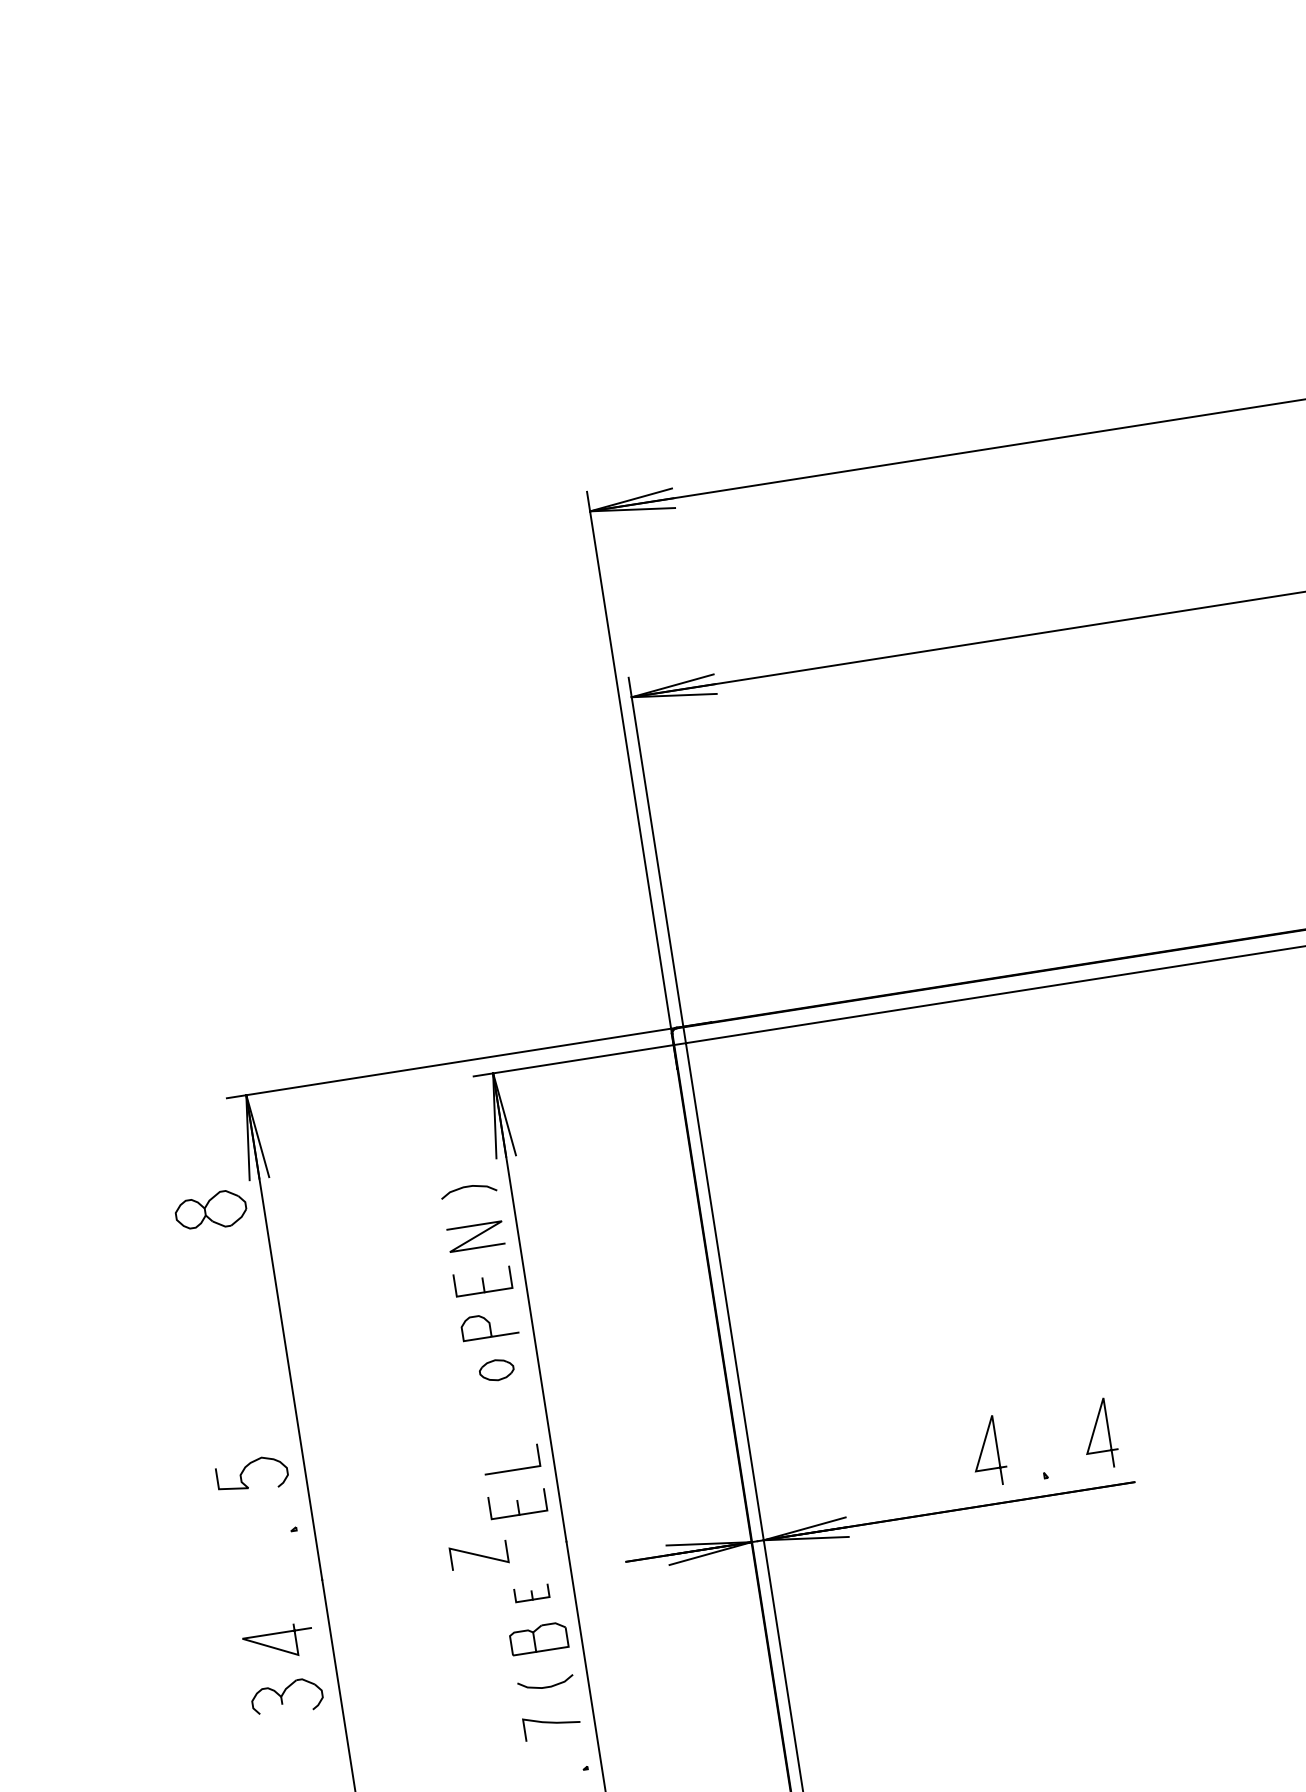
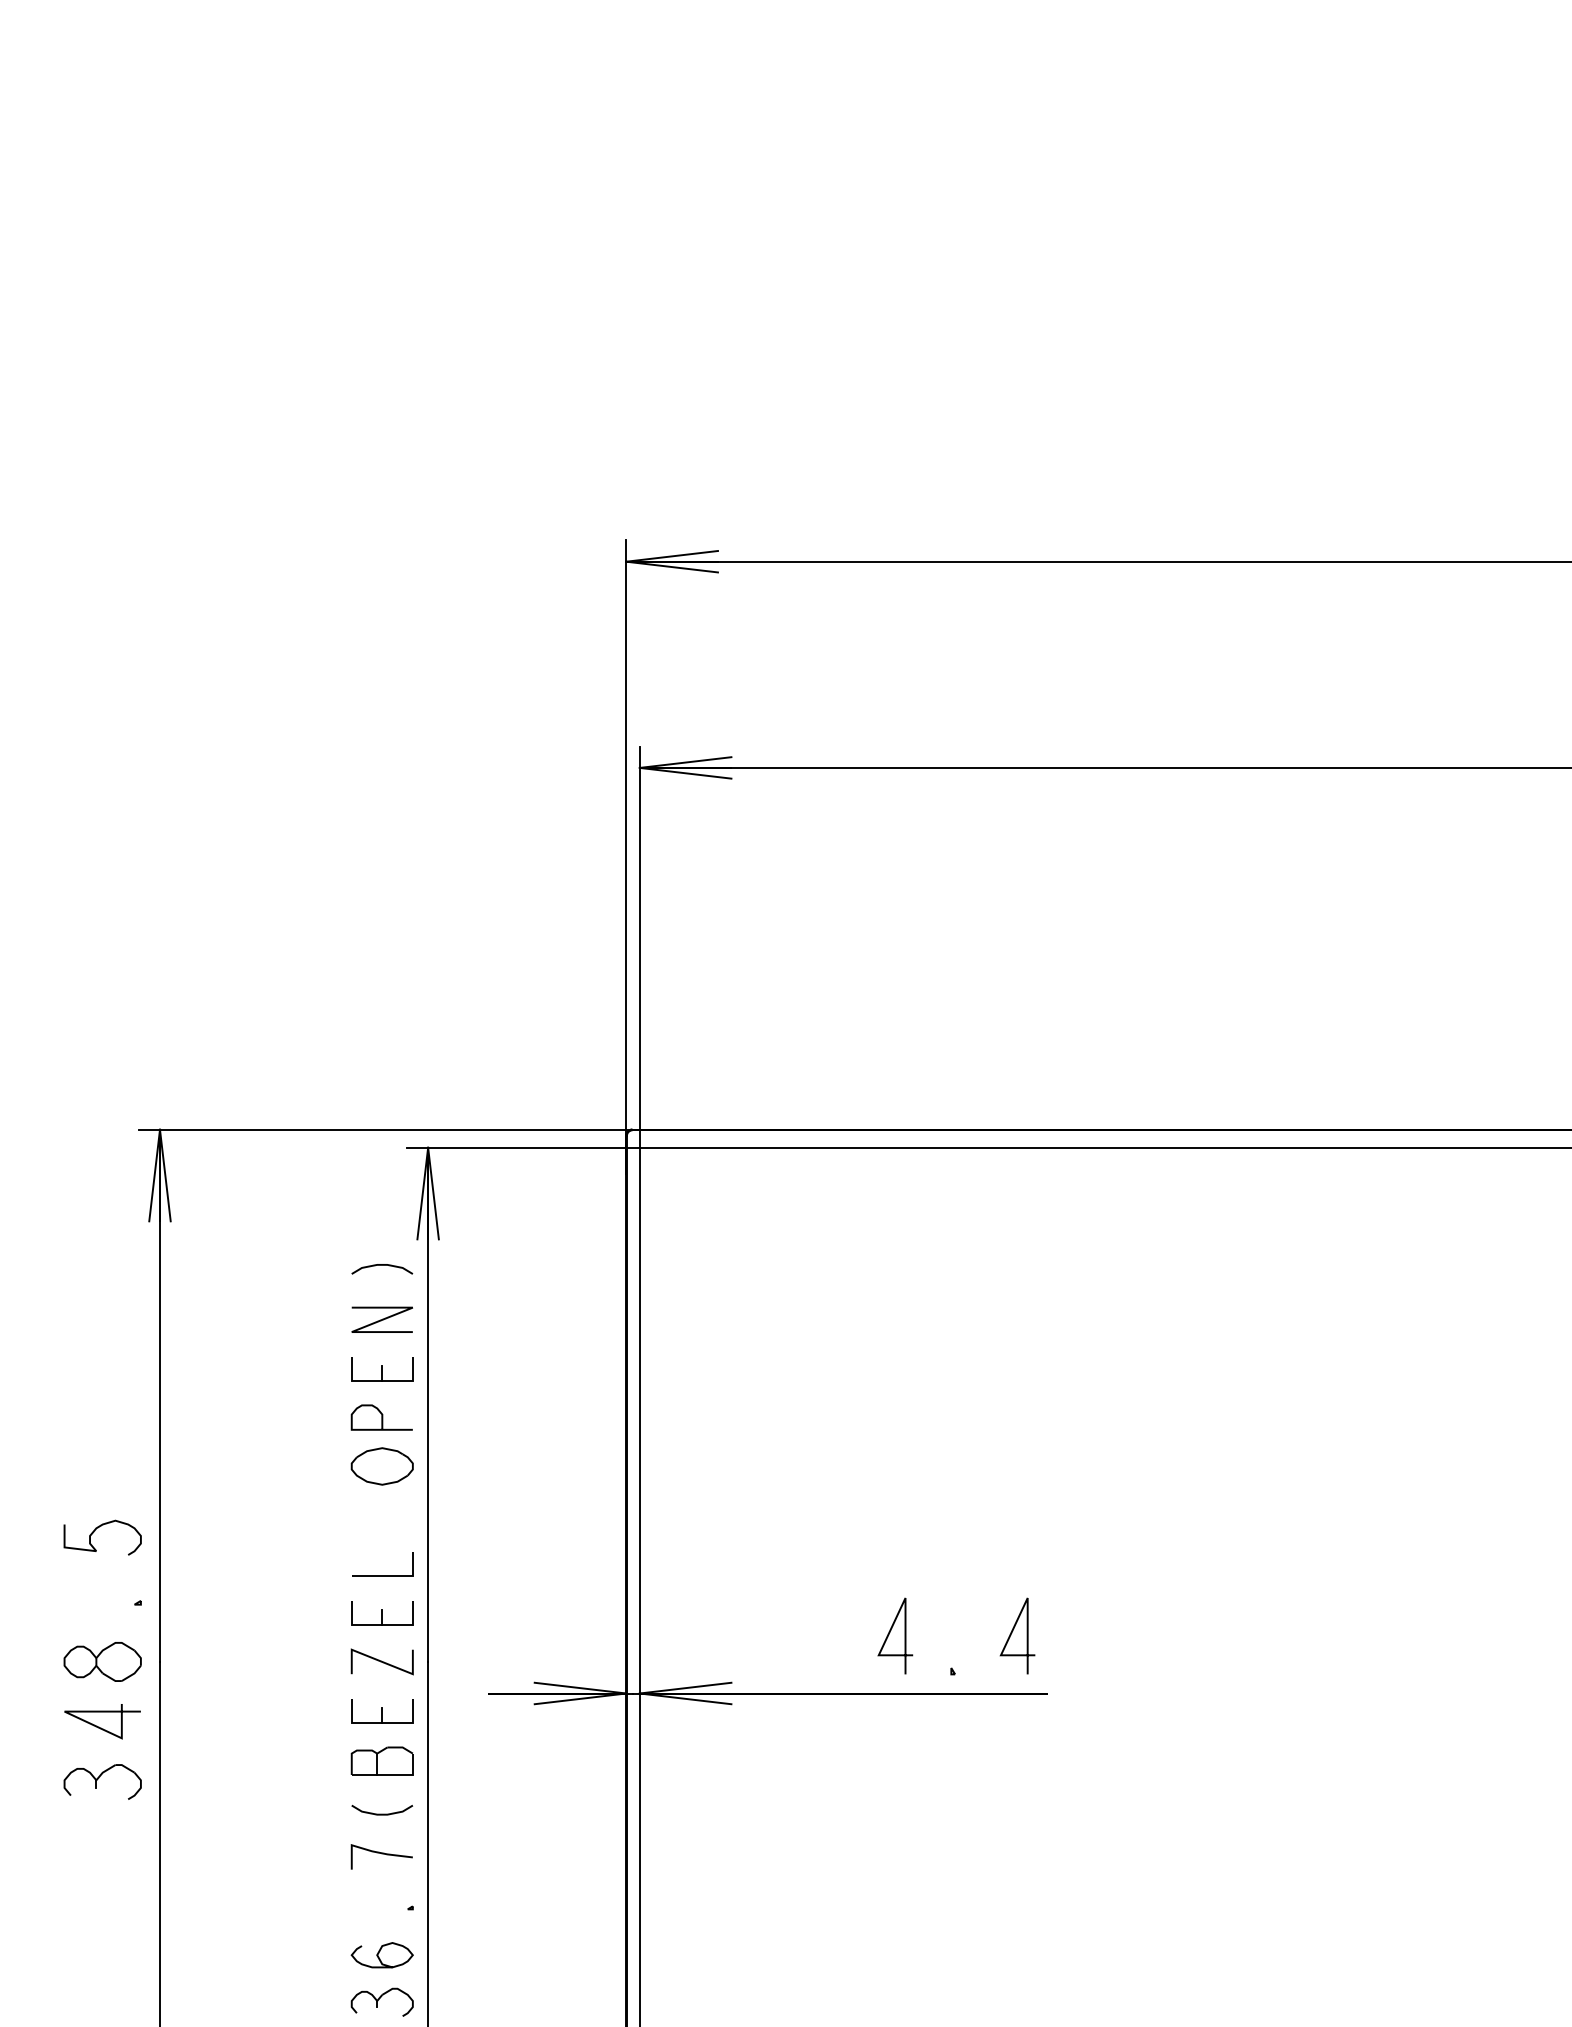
part: (210, 1210) -> (102, 1661), moved
part: (496, 1370) -> (381, 1466), size x1.67
line: (478, 1555) -> (381, 1661), moved
part: (531, 1593) -> (382, 1711), size x1.67

